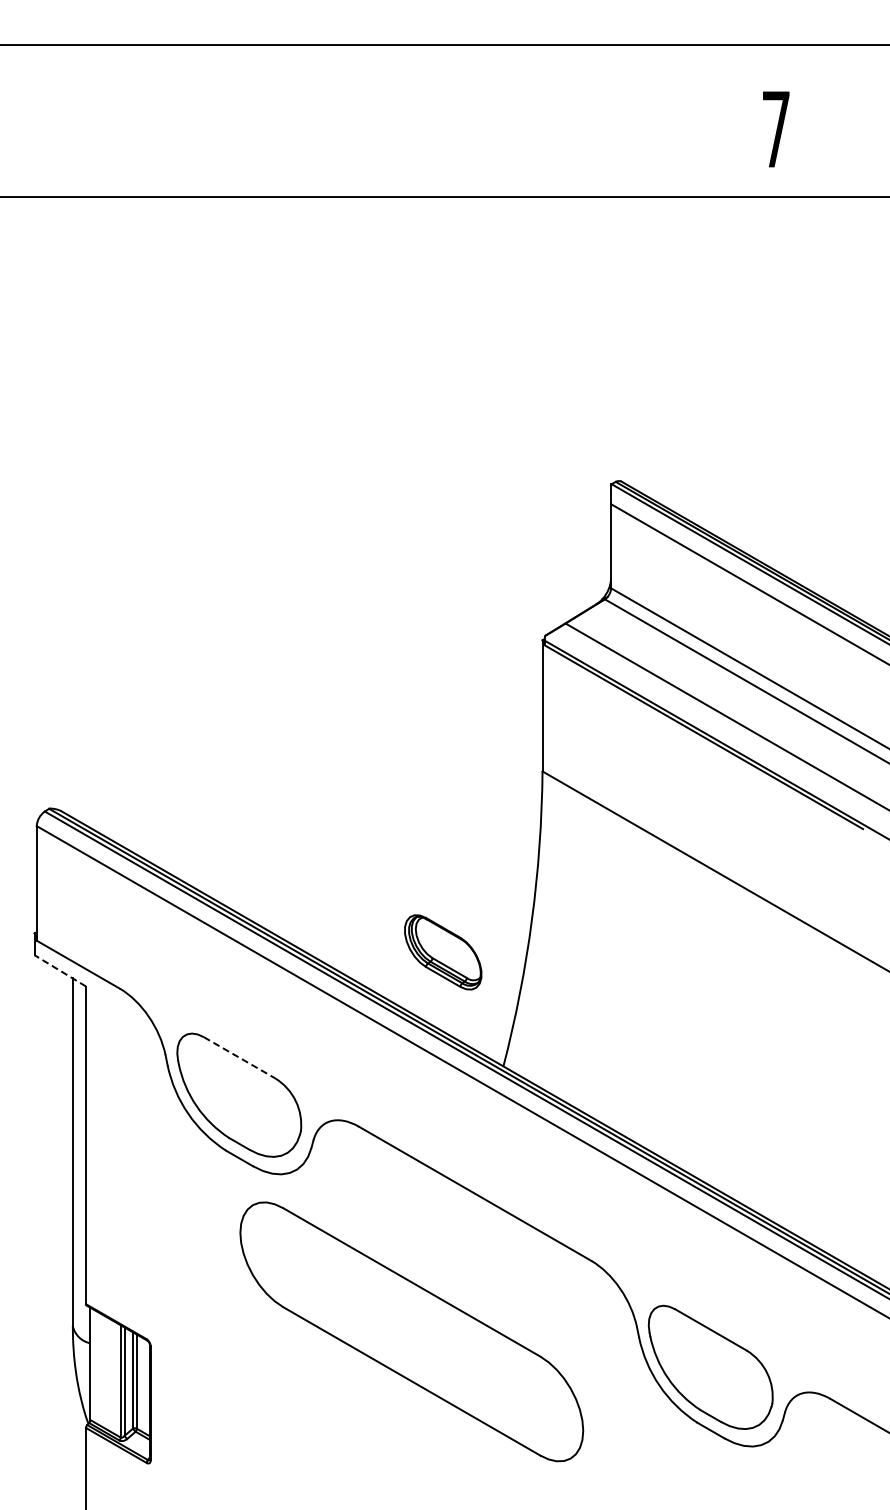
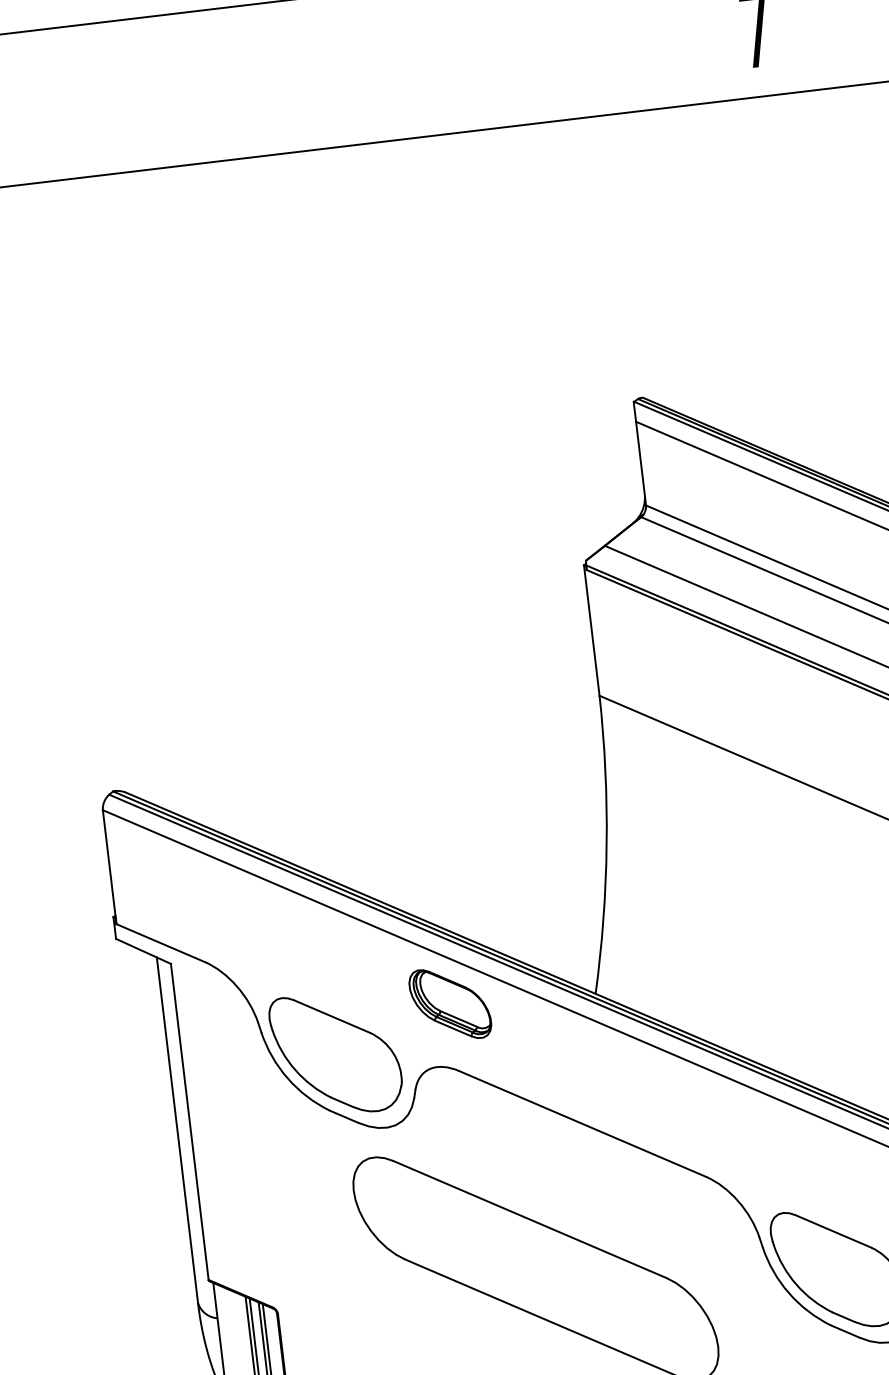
part: (443, 952) -> (450, 1004), moved
line: (59, 970) -> (142, 951), dashed -> solid
line: (239, 1057) -> (332, 1016), dashed -> solid

